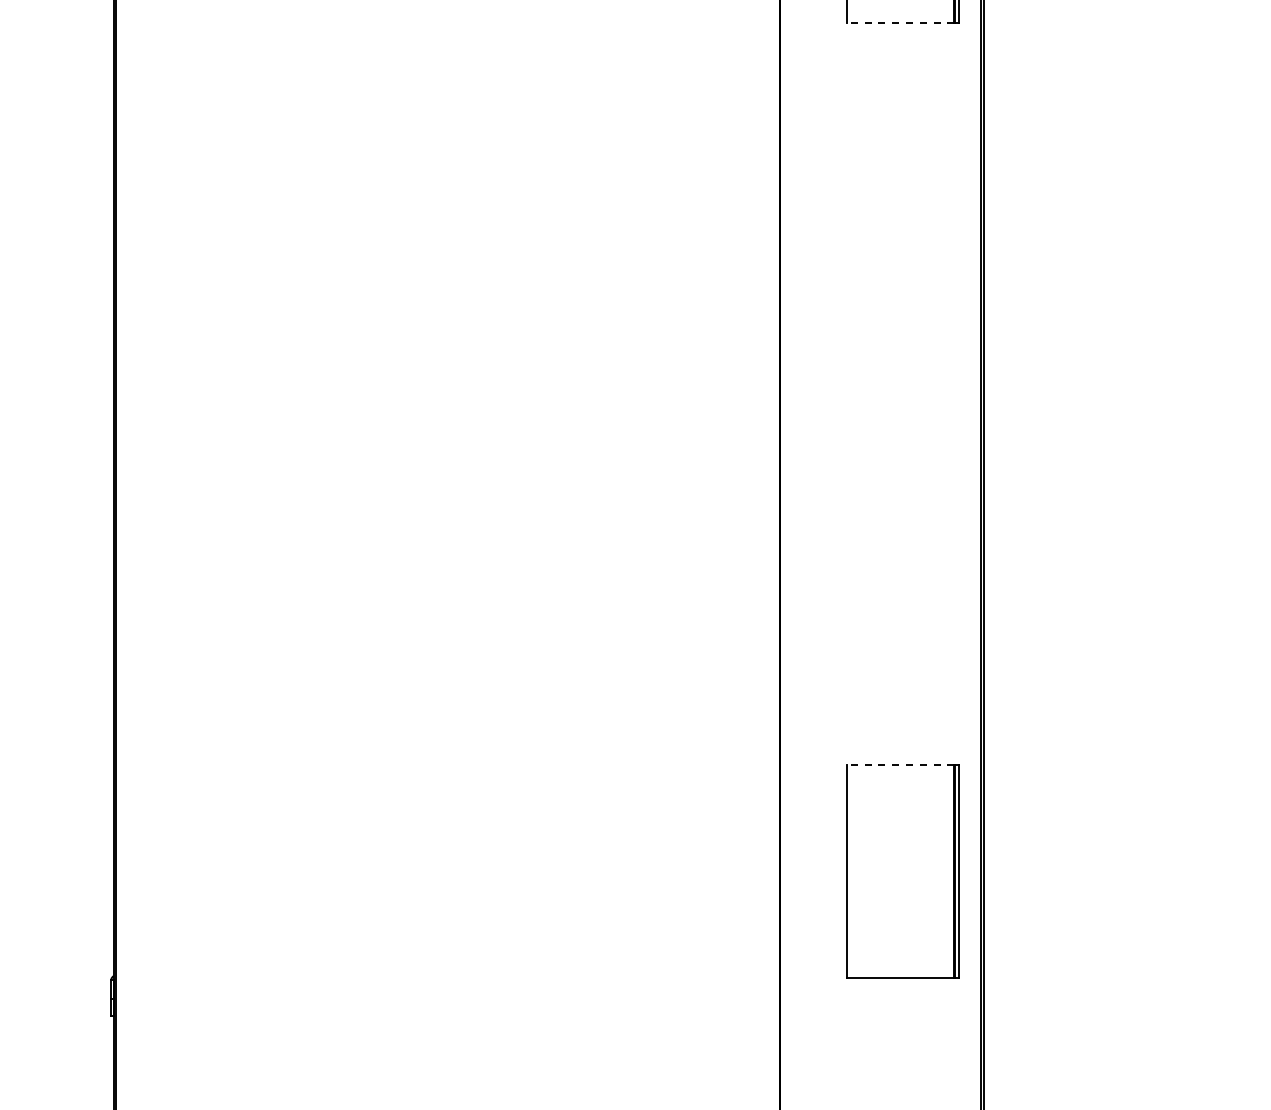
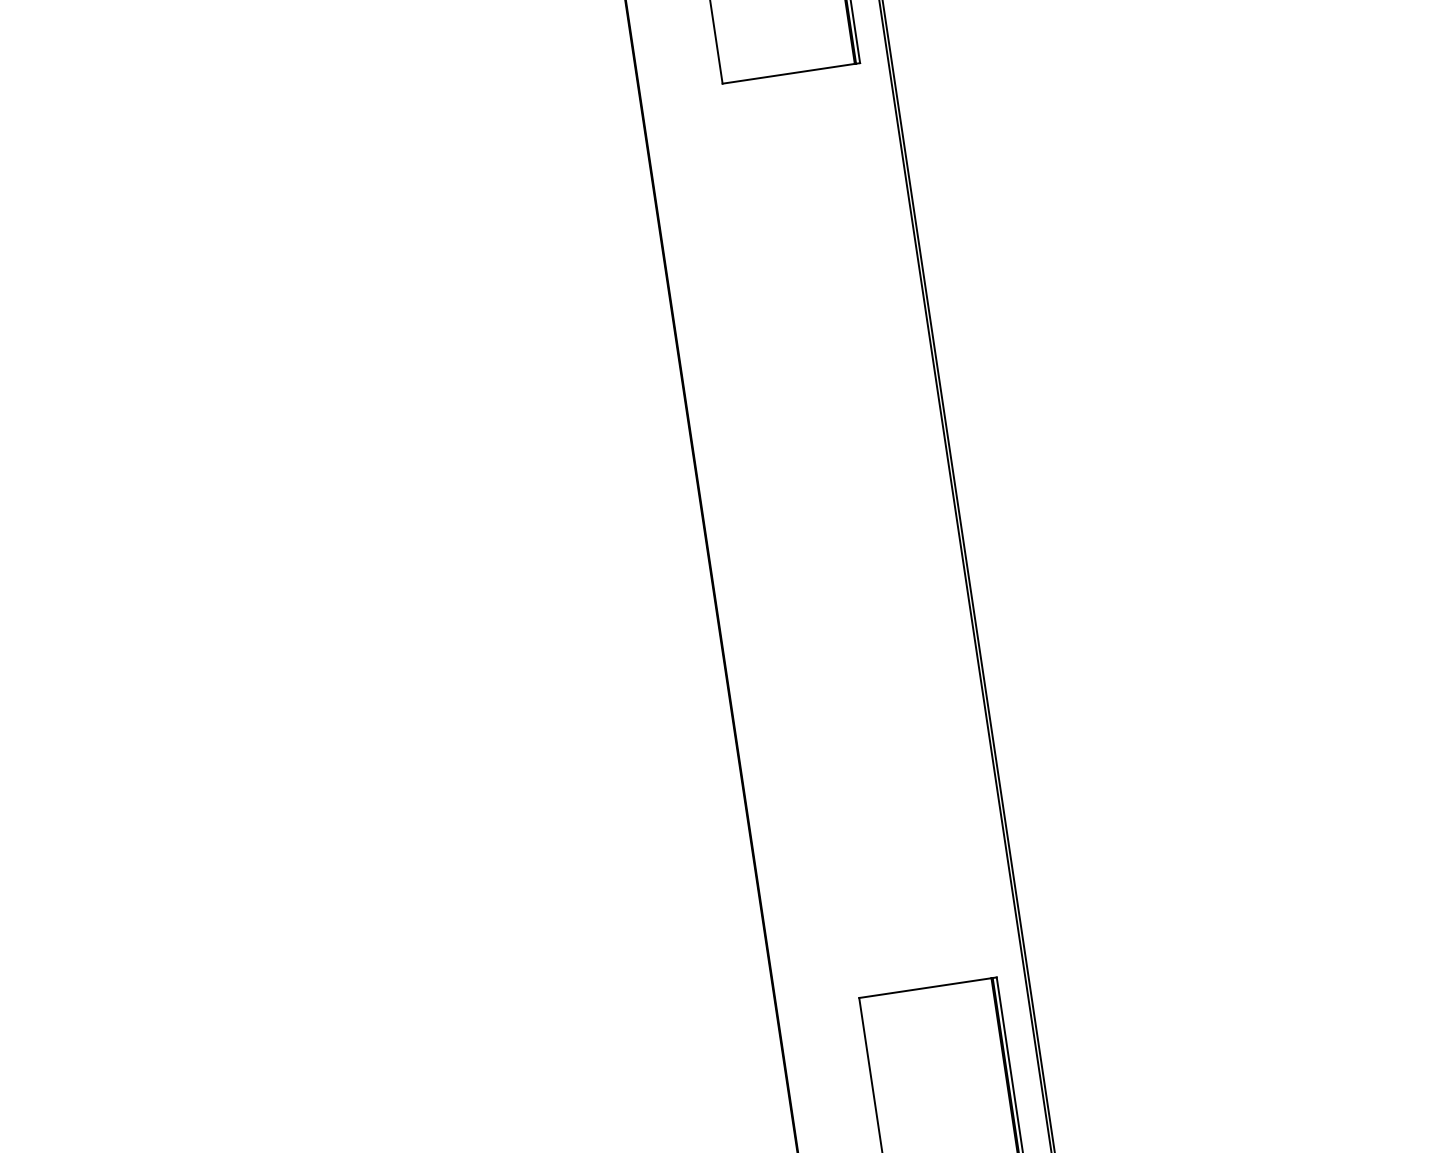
line: (900, 23) -> (788, 74), dashed -> solid
line: (900, 765) -> (925, 988), dashed -> solid

